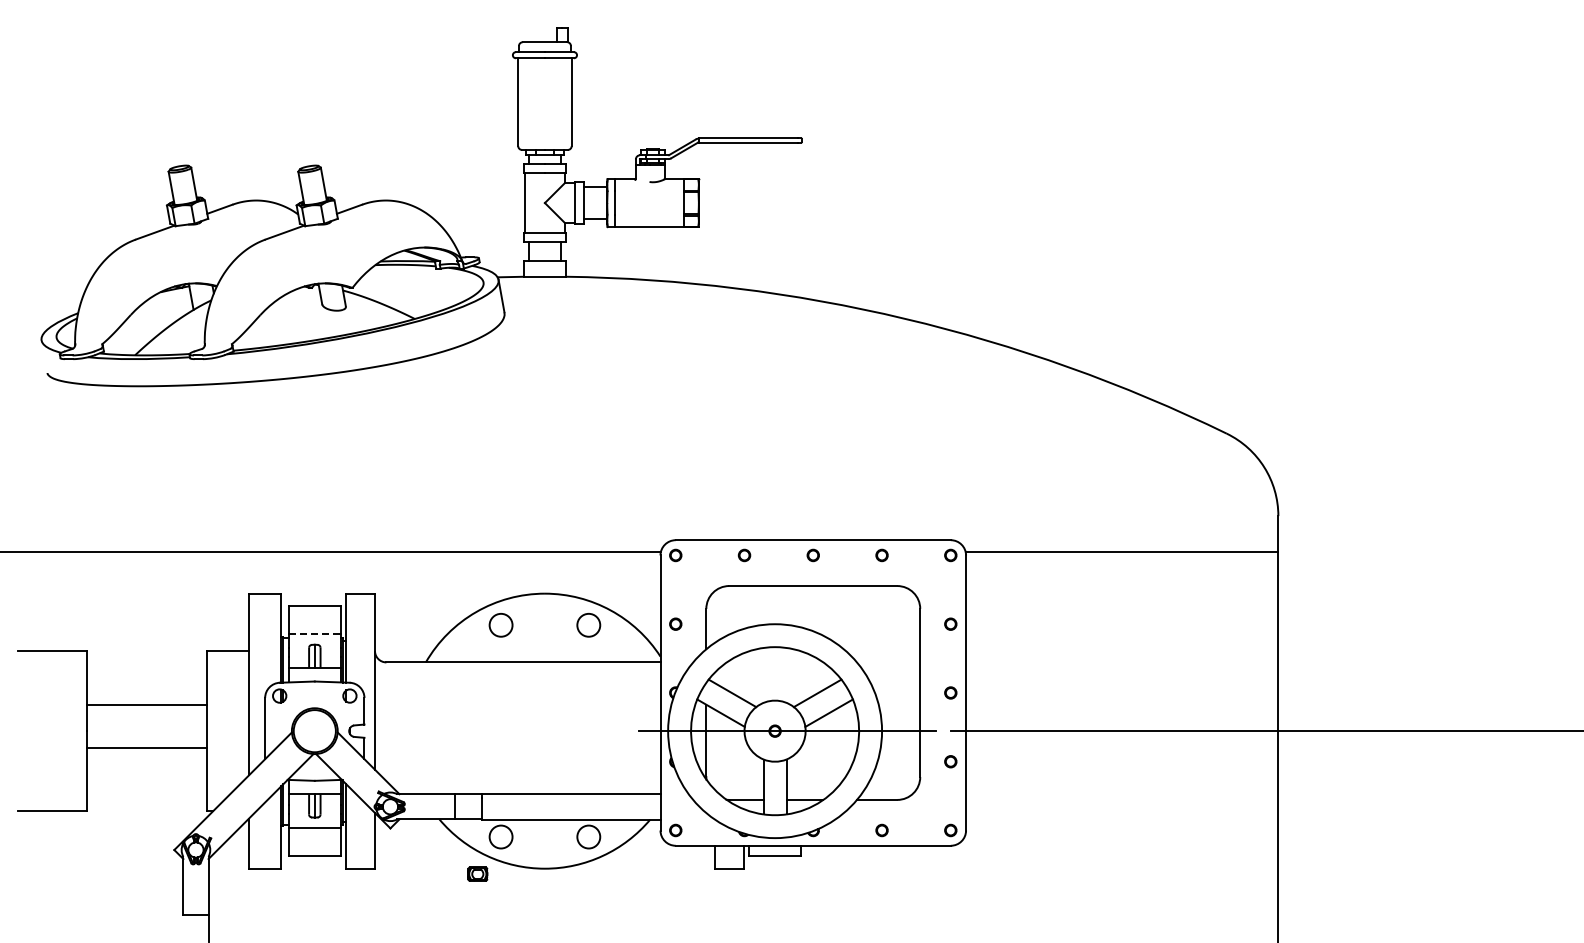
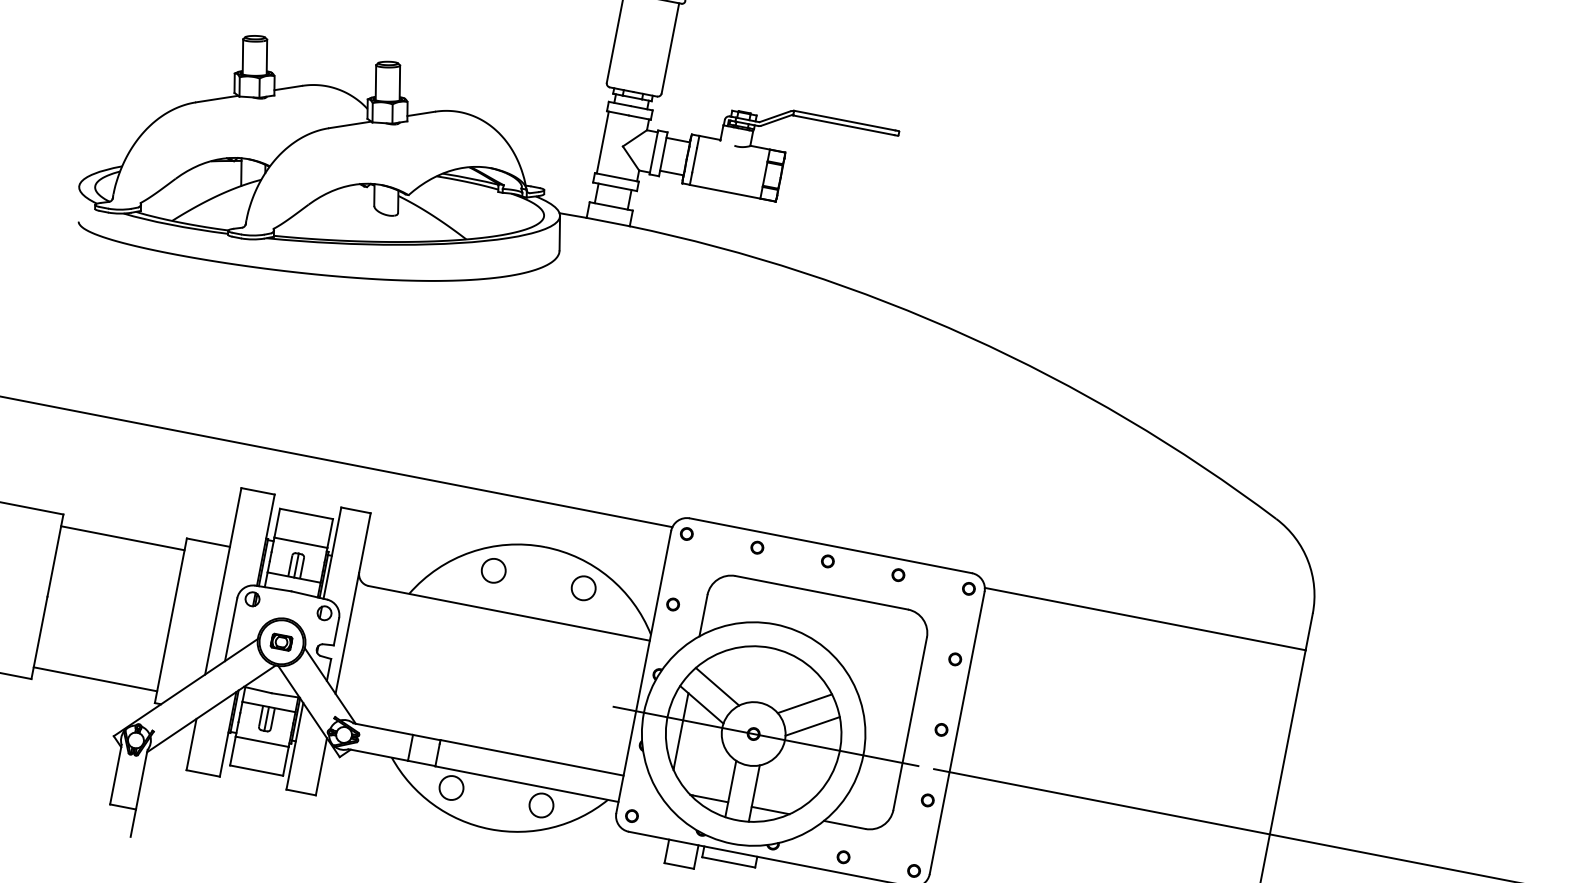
line: (314, 634) -> (300, 543), dashed -> solid
line: (146, 705) -> (122, 538), moved
line: (146, 747) -> (95, 678), moved
part: (477, 873) -> (281, 641), moved

